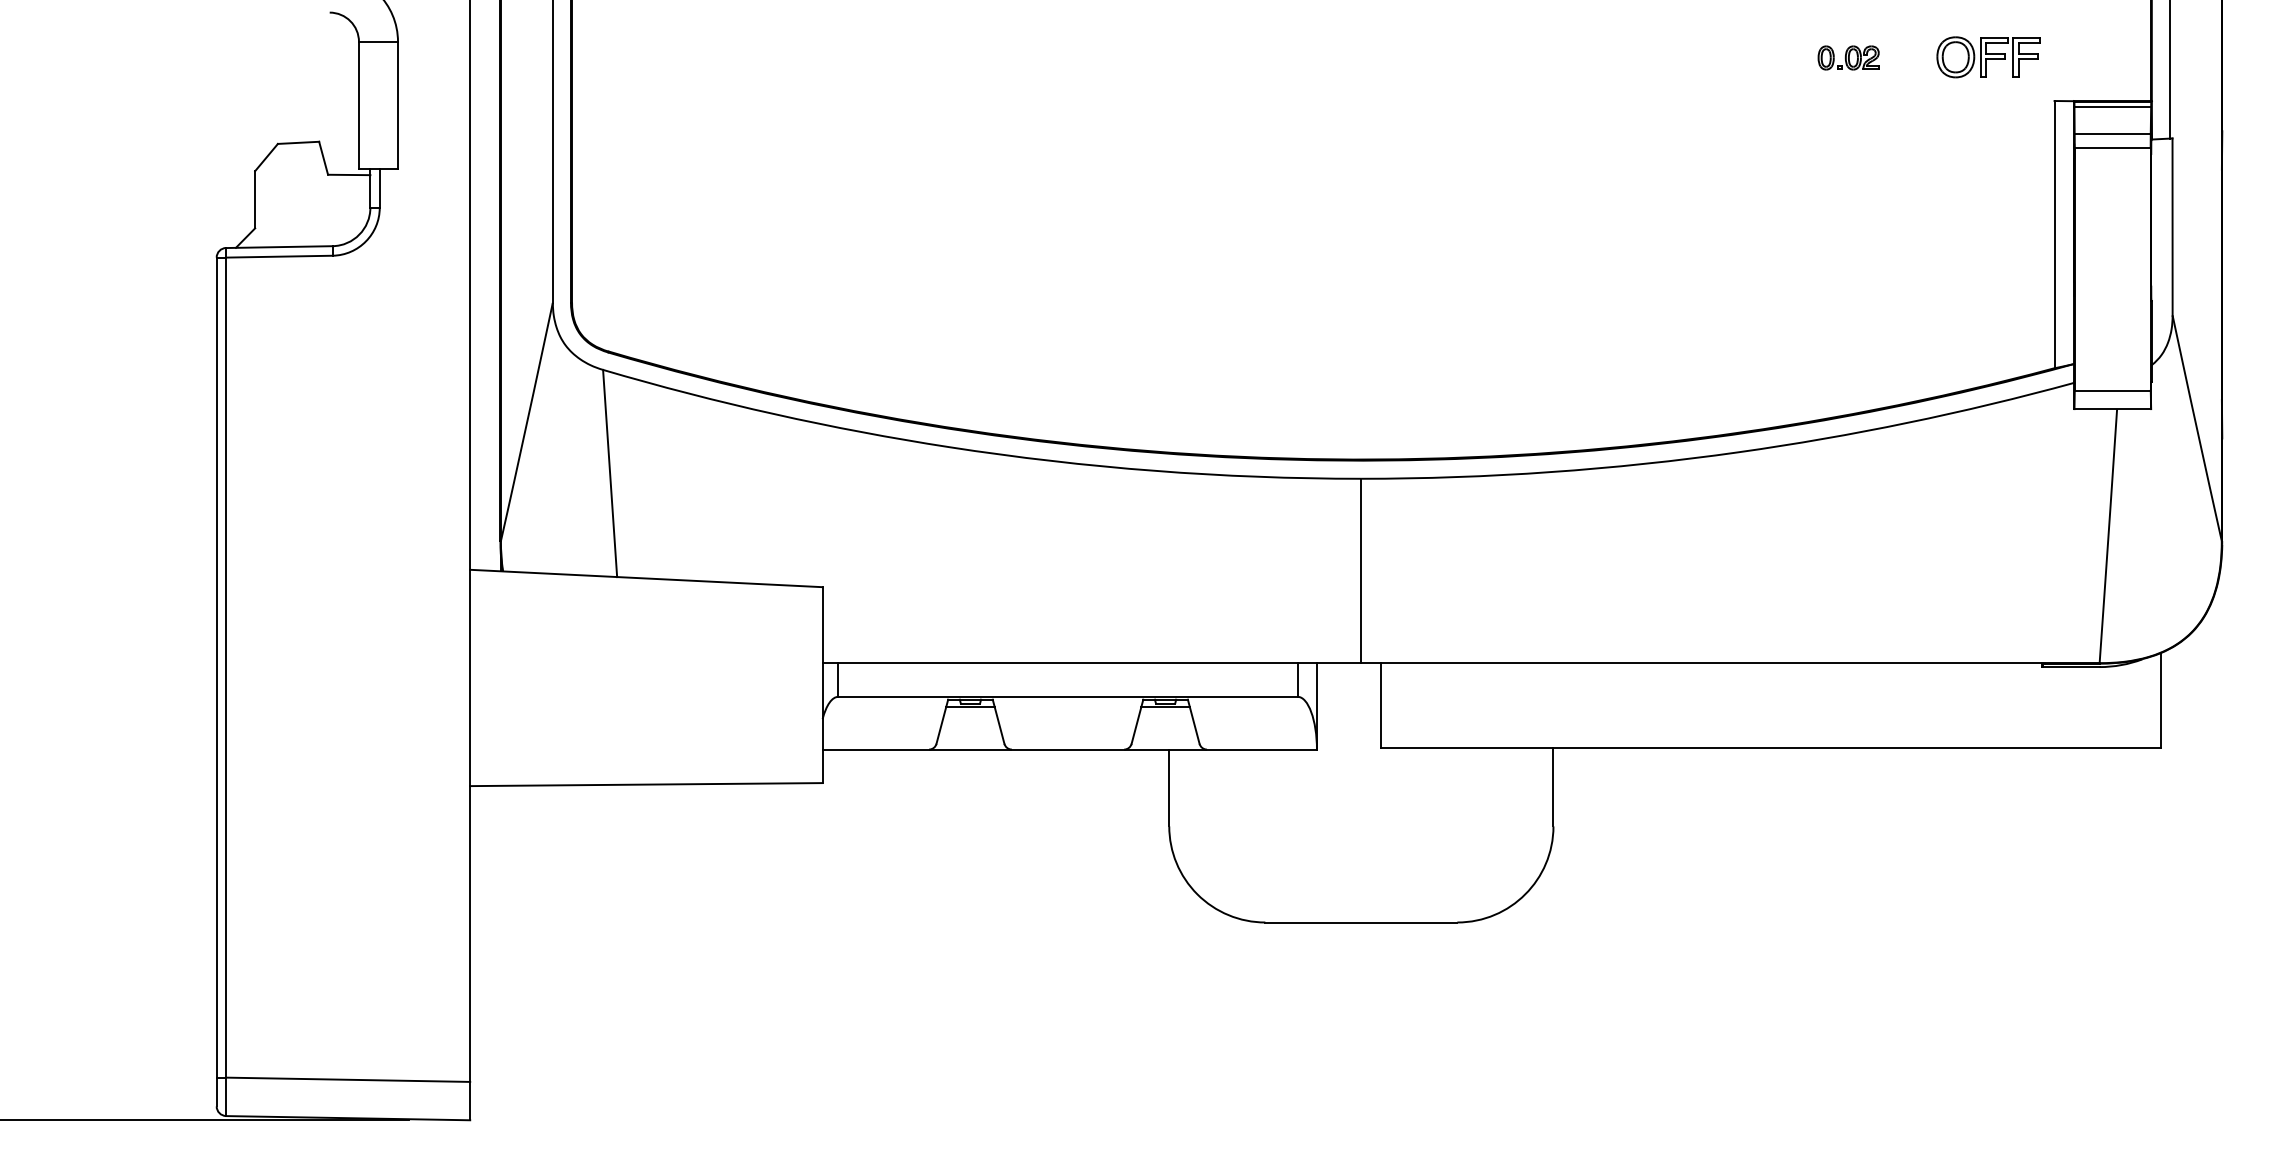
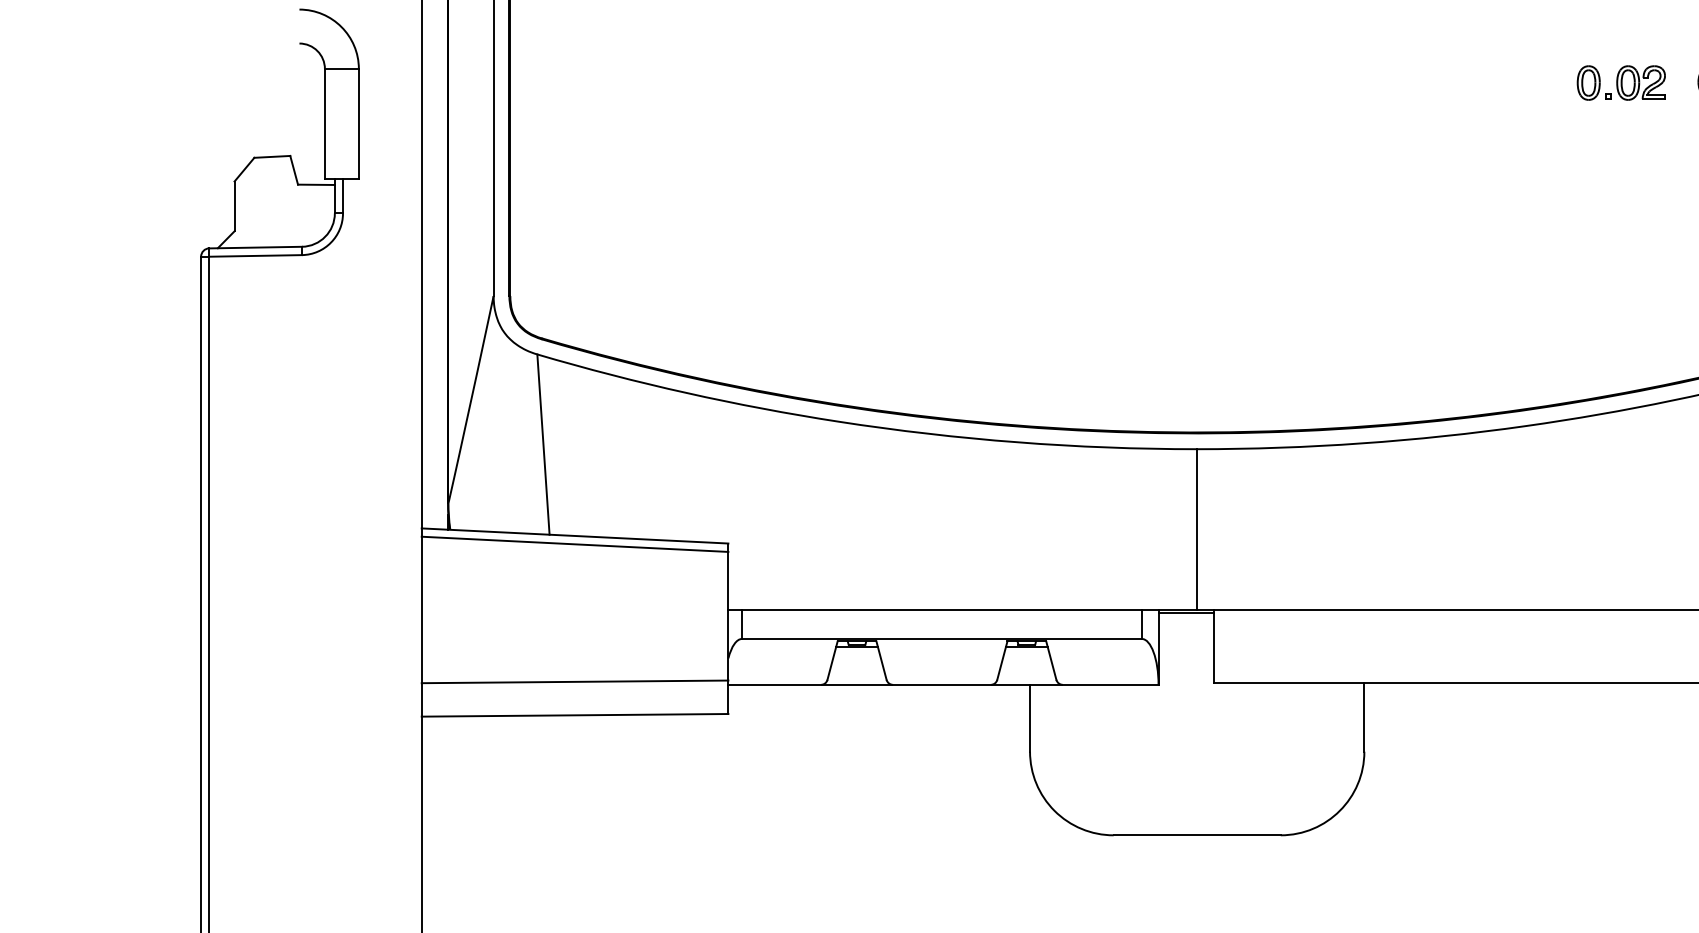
part: (1848, 57) -> (1621, 82), size x1.67
line: (646, 587) -> (575, 543), added
line: (1348, 667) -> (1186, 613), added
line: (646, 745) -> (575, 681), added

